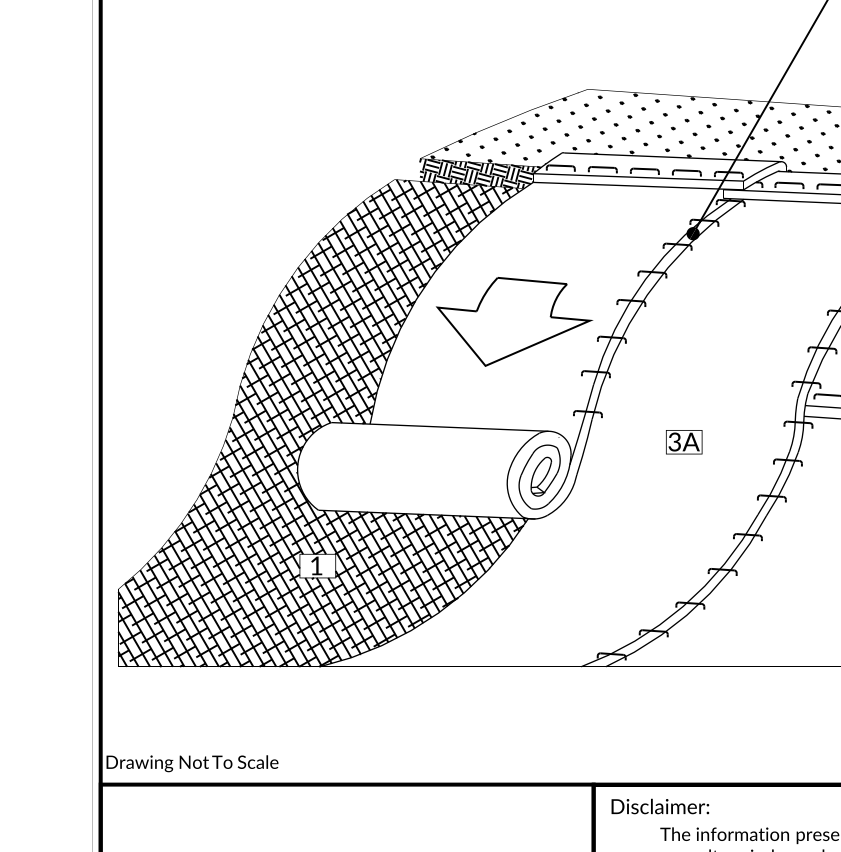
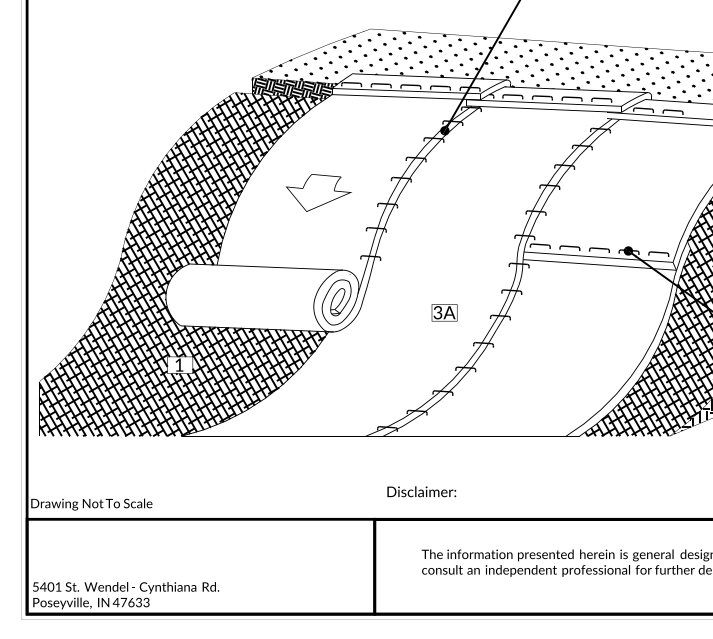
part: (513, 321) -> (318, 192), size x0.6
text: (684, 441) -> (444, 312), moved
text: (659, 806) -> (421, 491), moved

